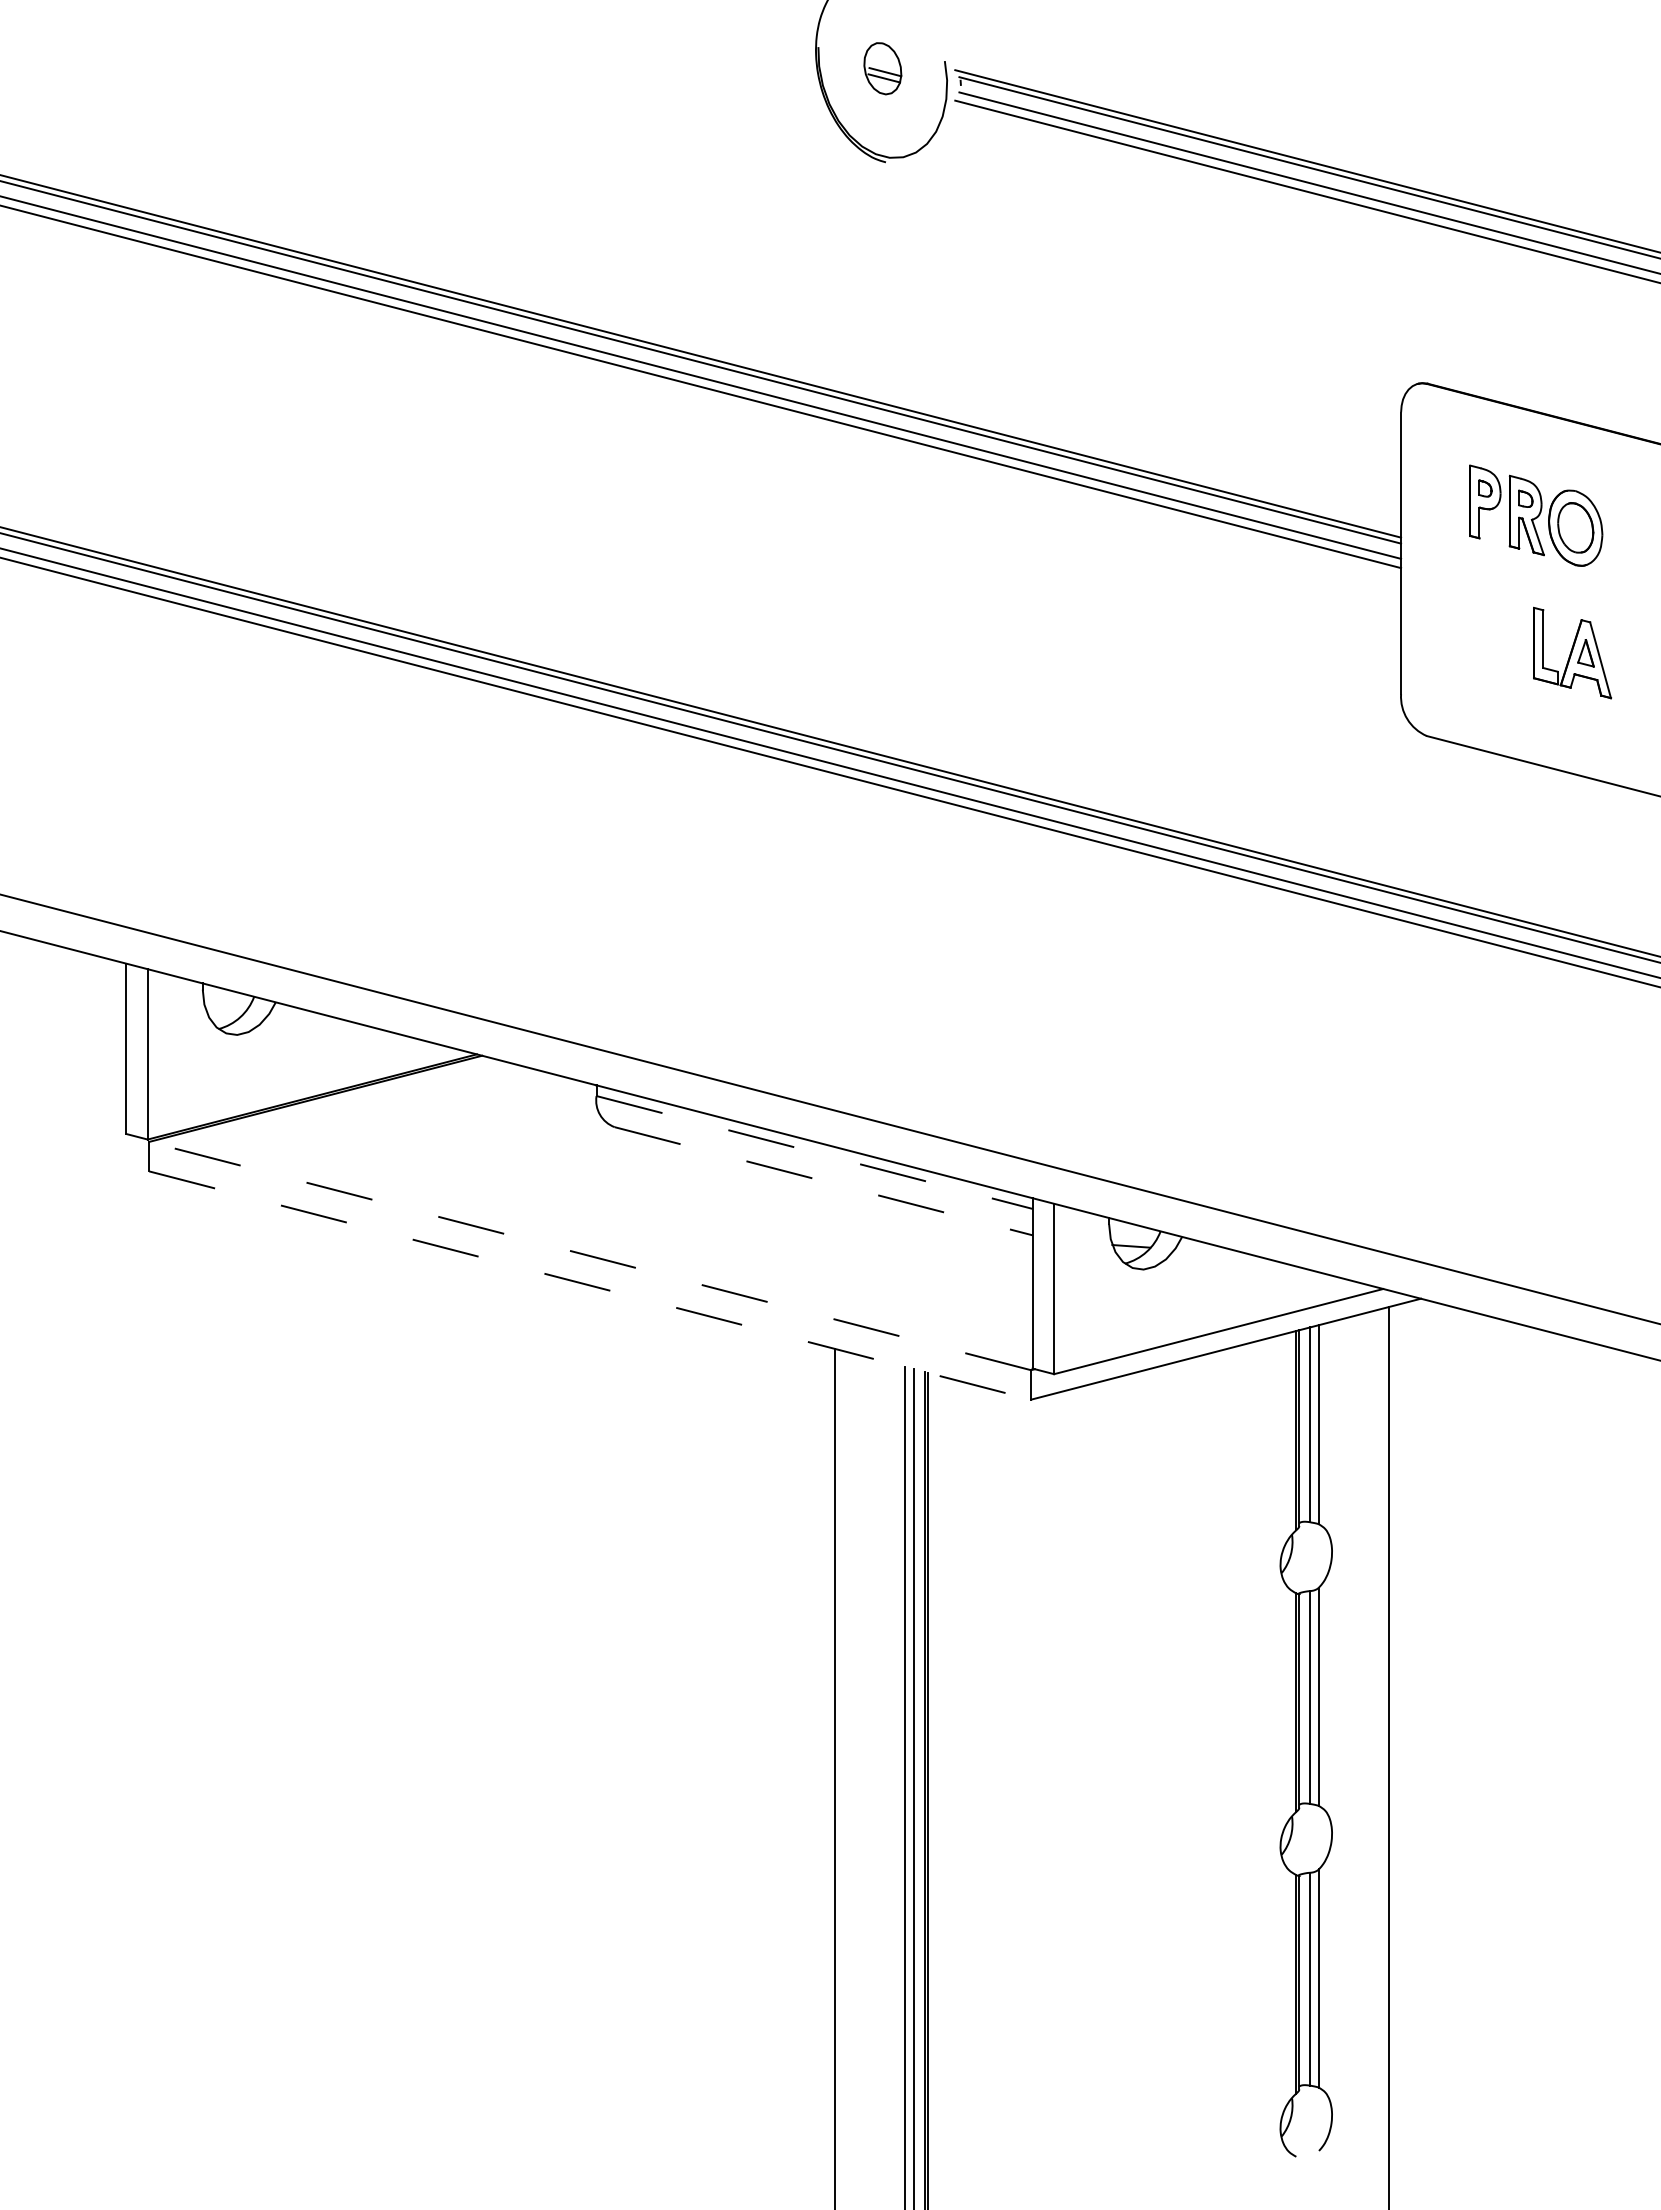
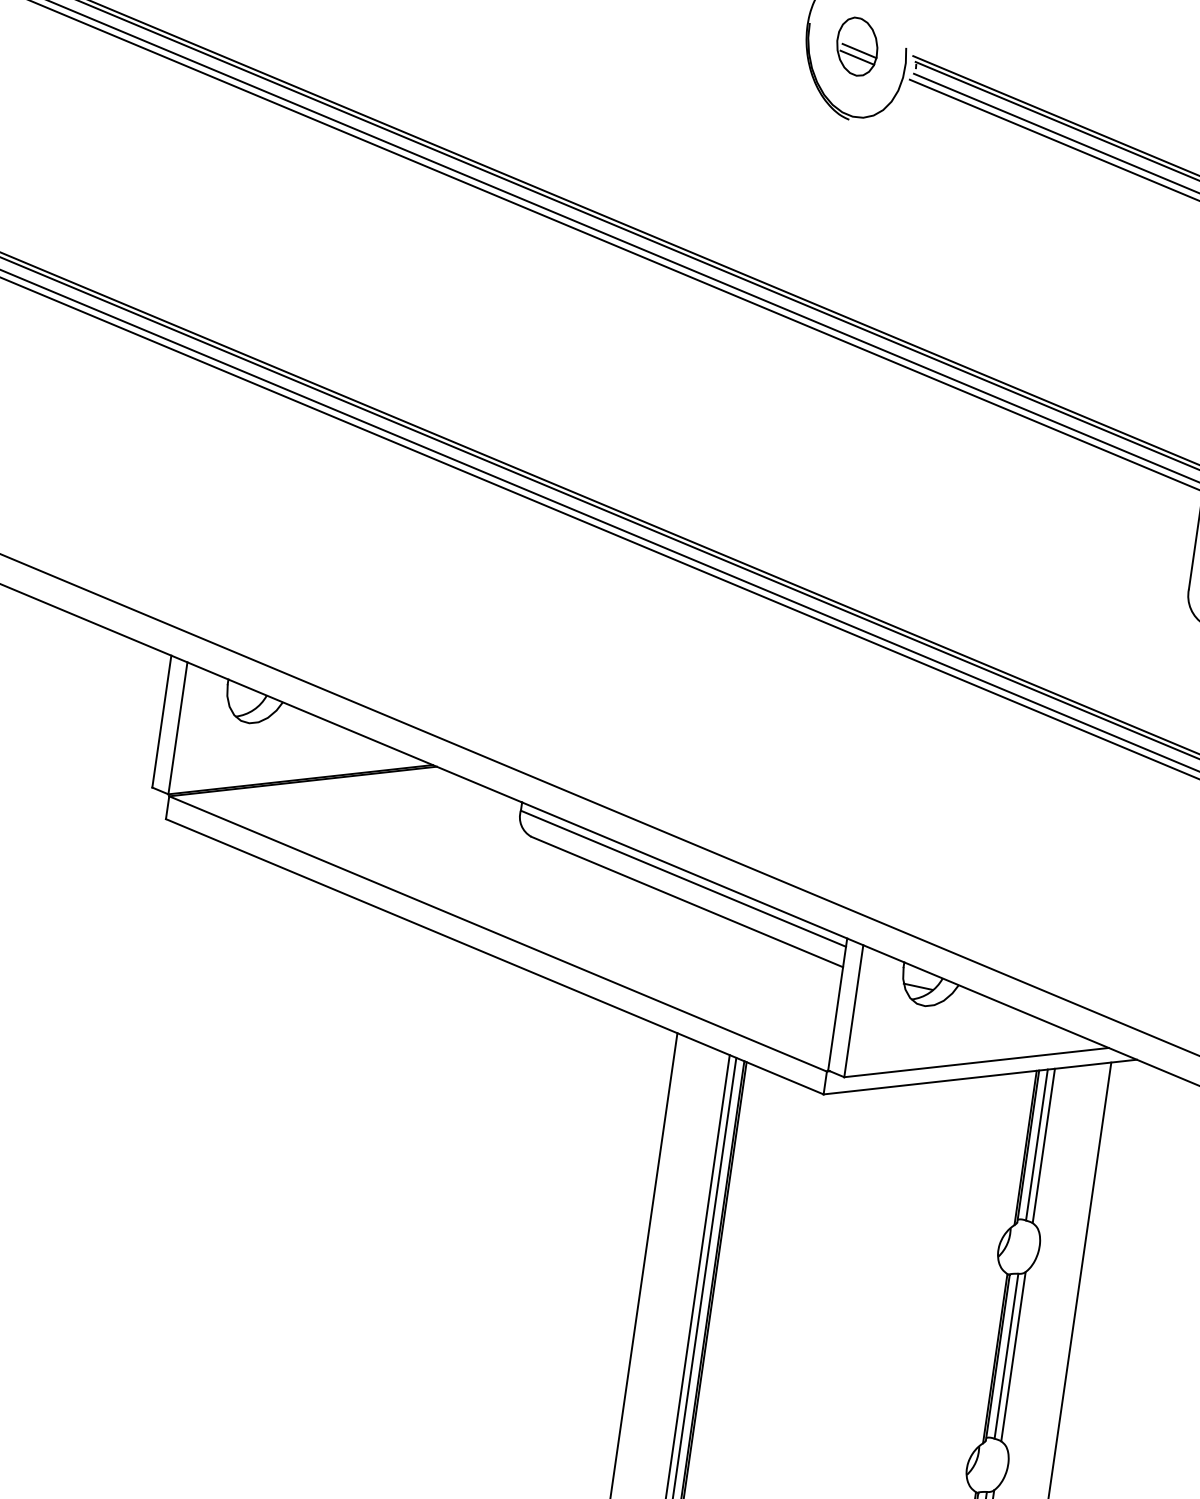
part: (882, 68) -> (857, 46), size x1.43
line: (815, 1152) -> (684, 878), dashed -> solid
line: (823, 1181) -> (687, 902), dashed -> solid
line: (589, 1255) -> (497, 933), dashed -> solid
line: (590, 1285) -> (495, 956), dashed -> solid

